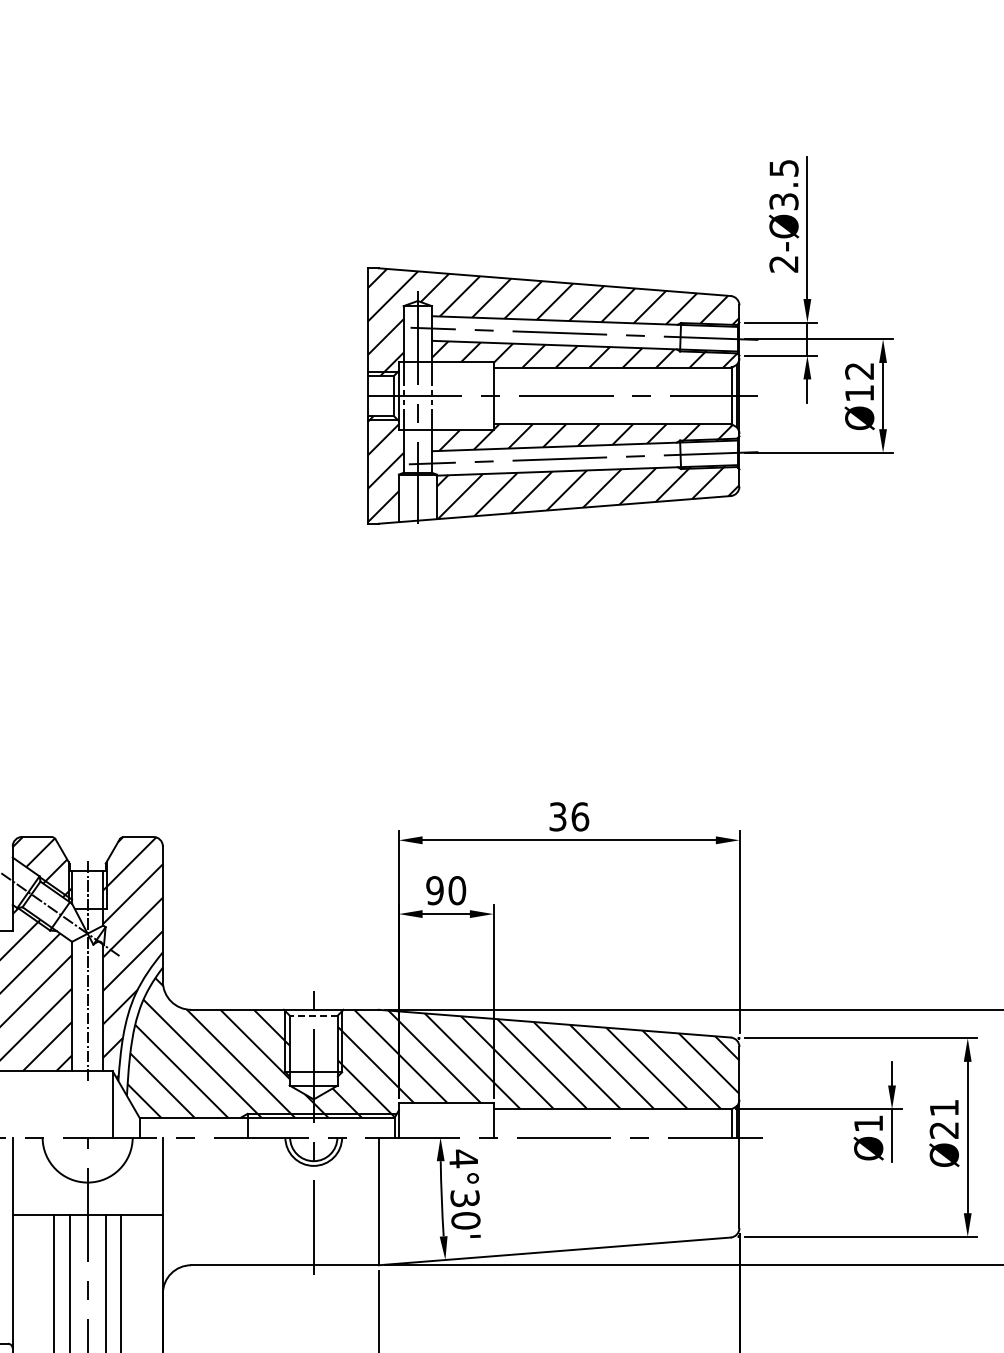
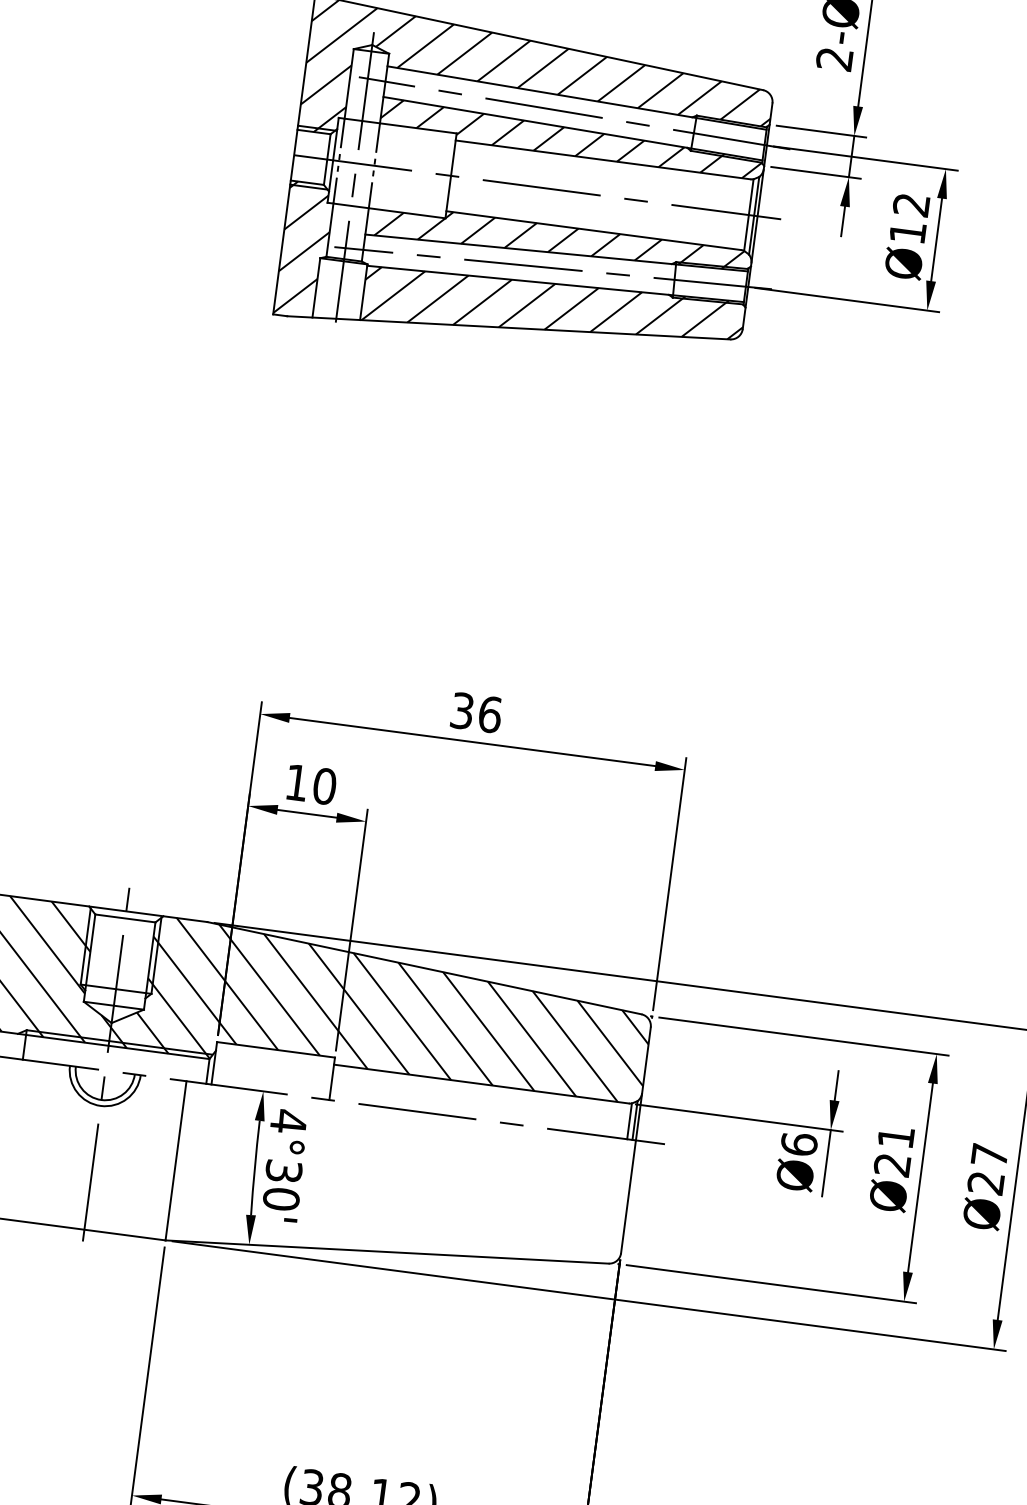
text: (434, 890) -> (296, 782), 90 -> 10
line: (313, 1015) -> (125, 918), dashed -> solid
text: (868, 1123) -> (799, 1144), Ø1 -> Ø6

